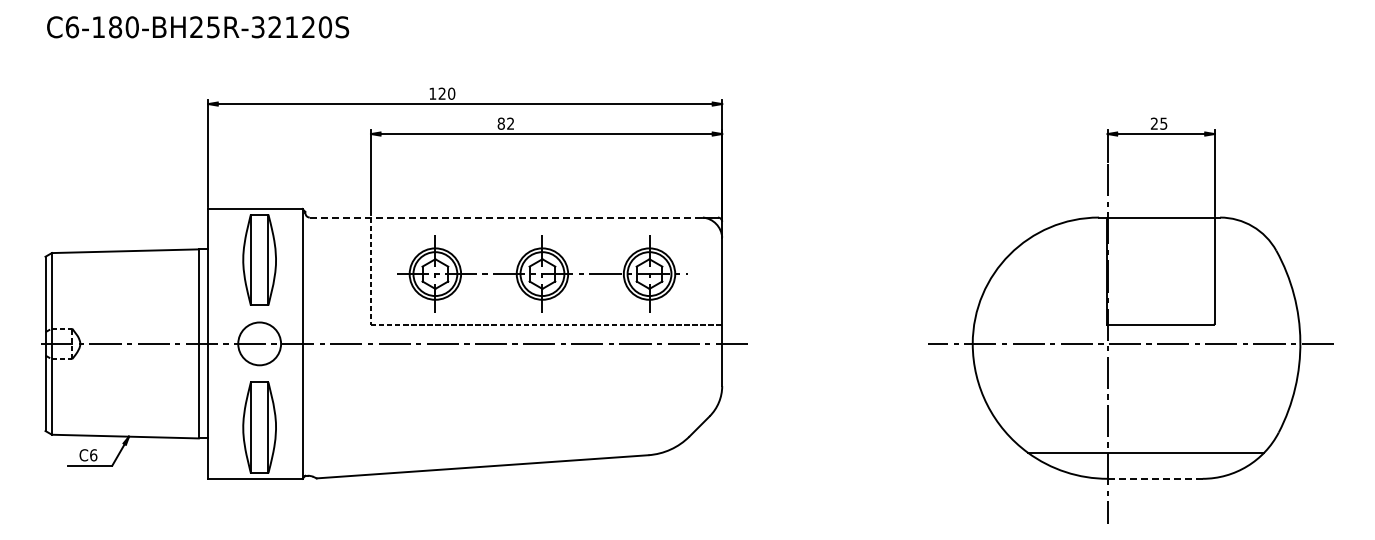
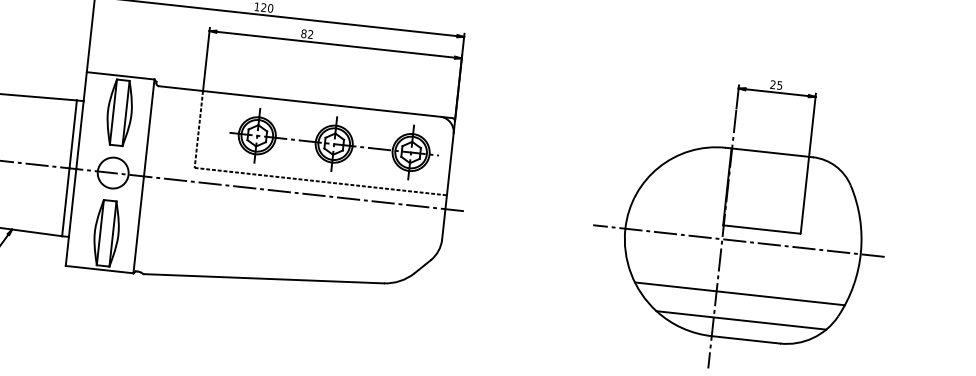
line: (506, 217) -> (300, 101), dashed -> solid
part: (542, 273) -> (334, 143), moved
line: (1139, 416) -> (739, 293), added
line: (1155, 478) -> (746, 339), dashed -> solid

